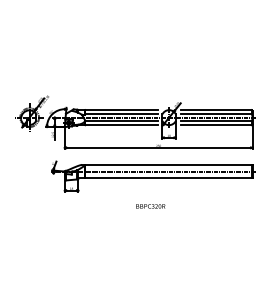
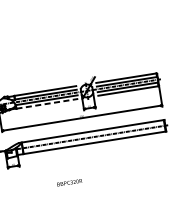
line: (122, 125) -> (48, 103), solid -> dashed
text: (150, 206) -> (69, 182), moved

